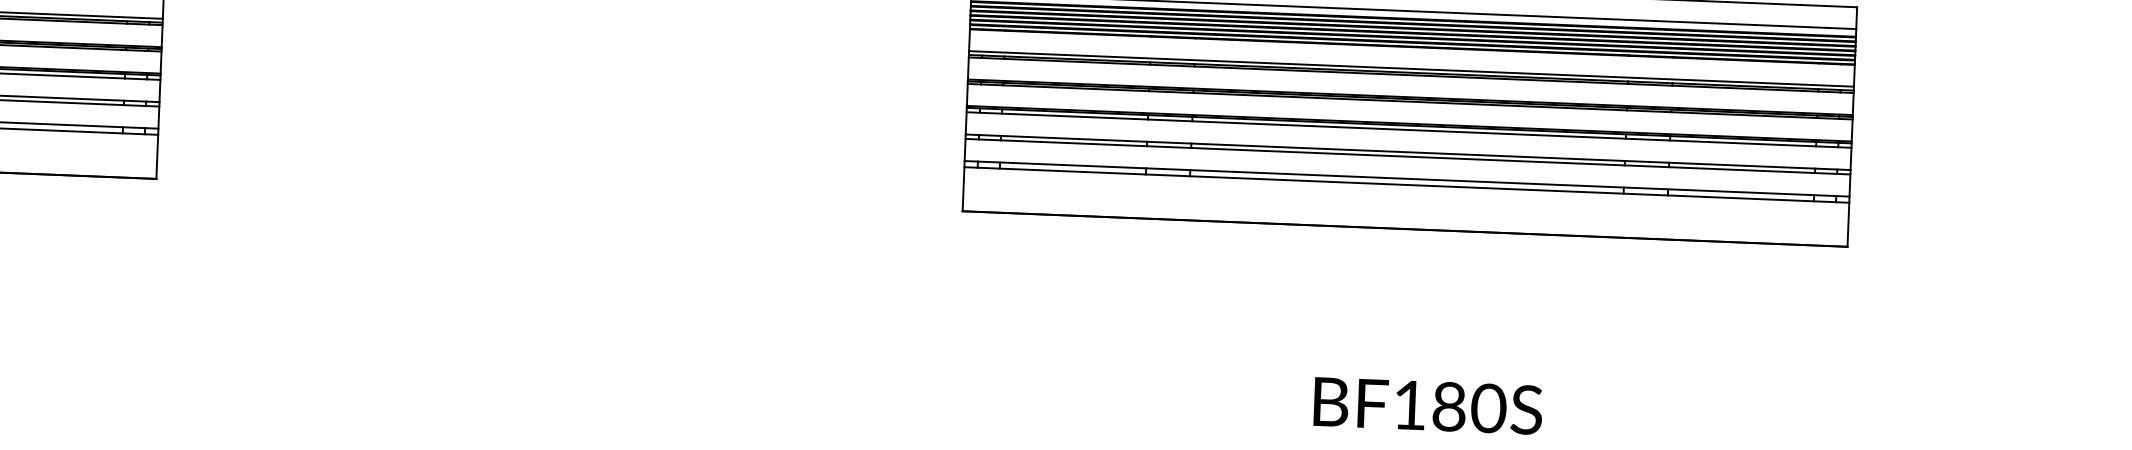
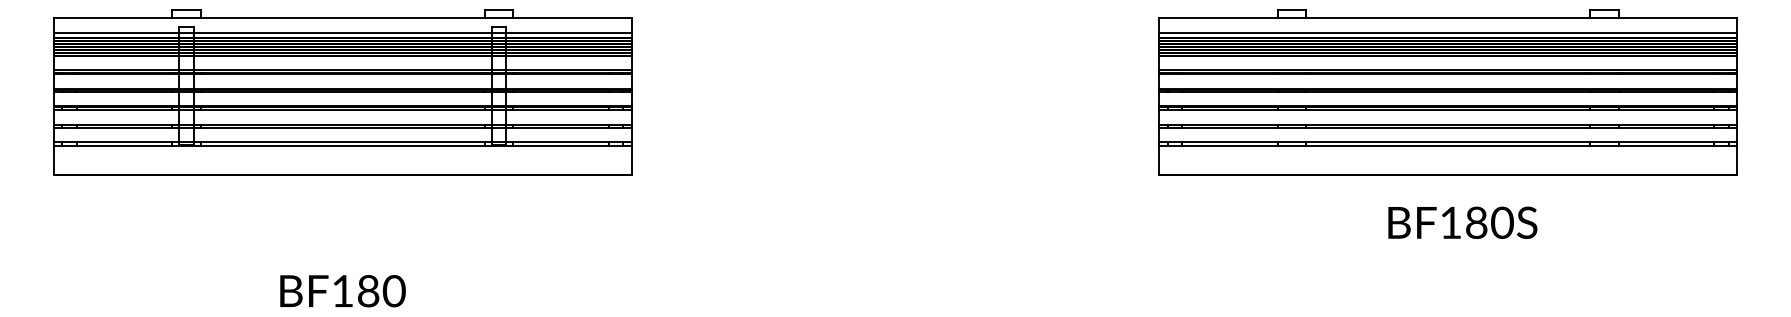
text: (1427, 405) -> (1462, 222), moved

